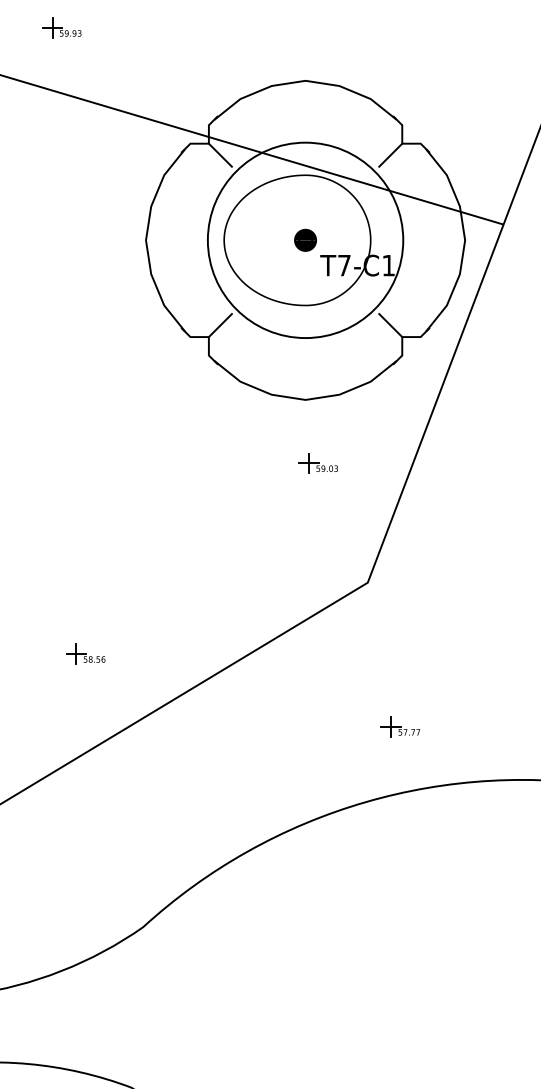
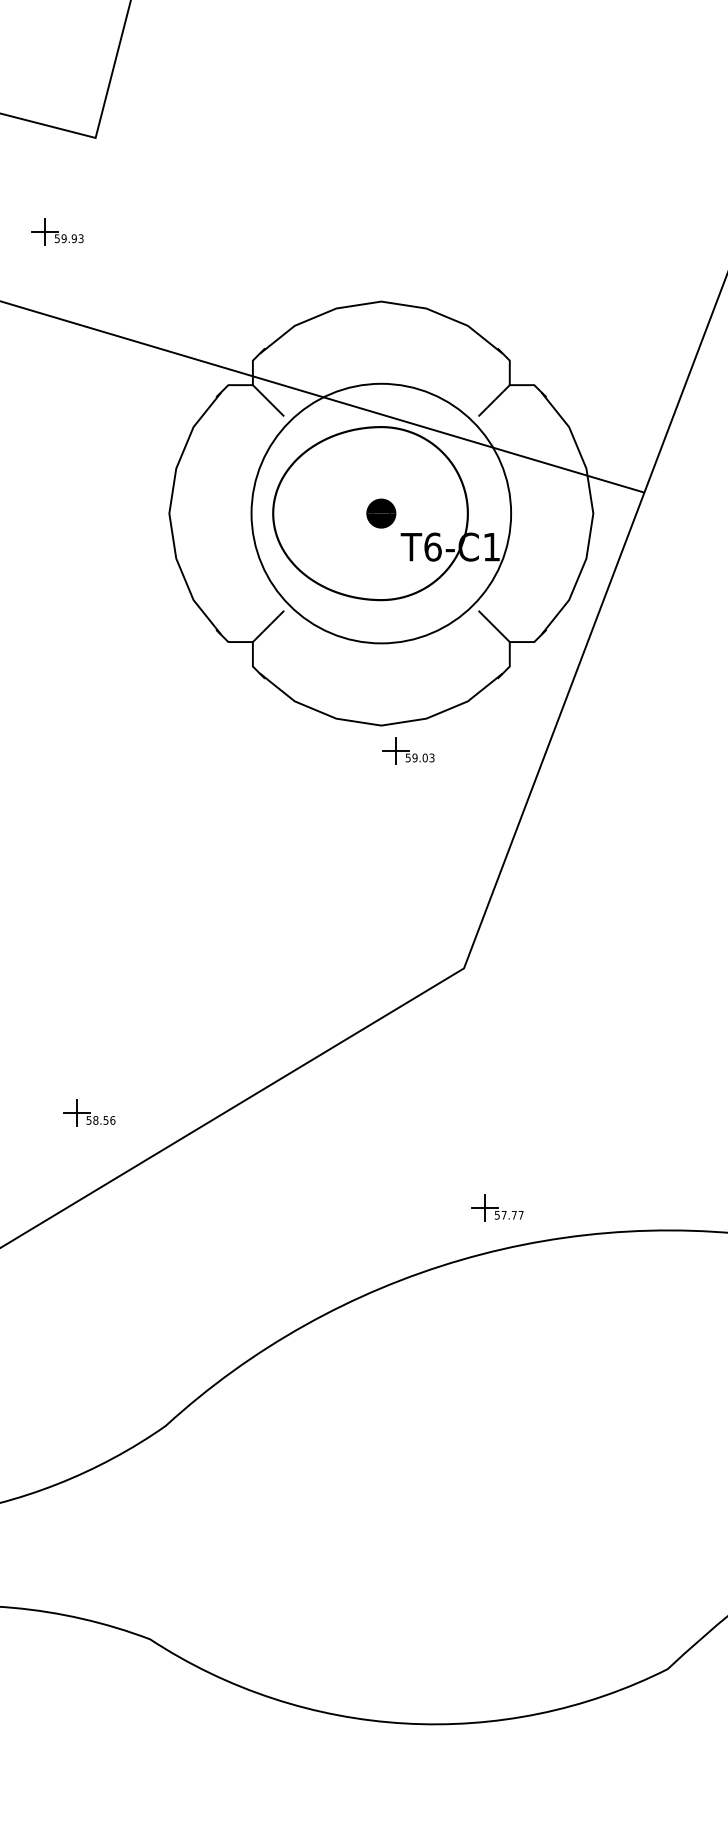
text: (344, 265) -> (432, 546), T7-C1 -> T6-C1
part: (318, 463) -> (408, 750), moved
part: (85, 653) -> (89, 1112), moved
part: (400, 726) -> (497, 1207), moved

